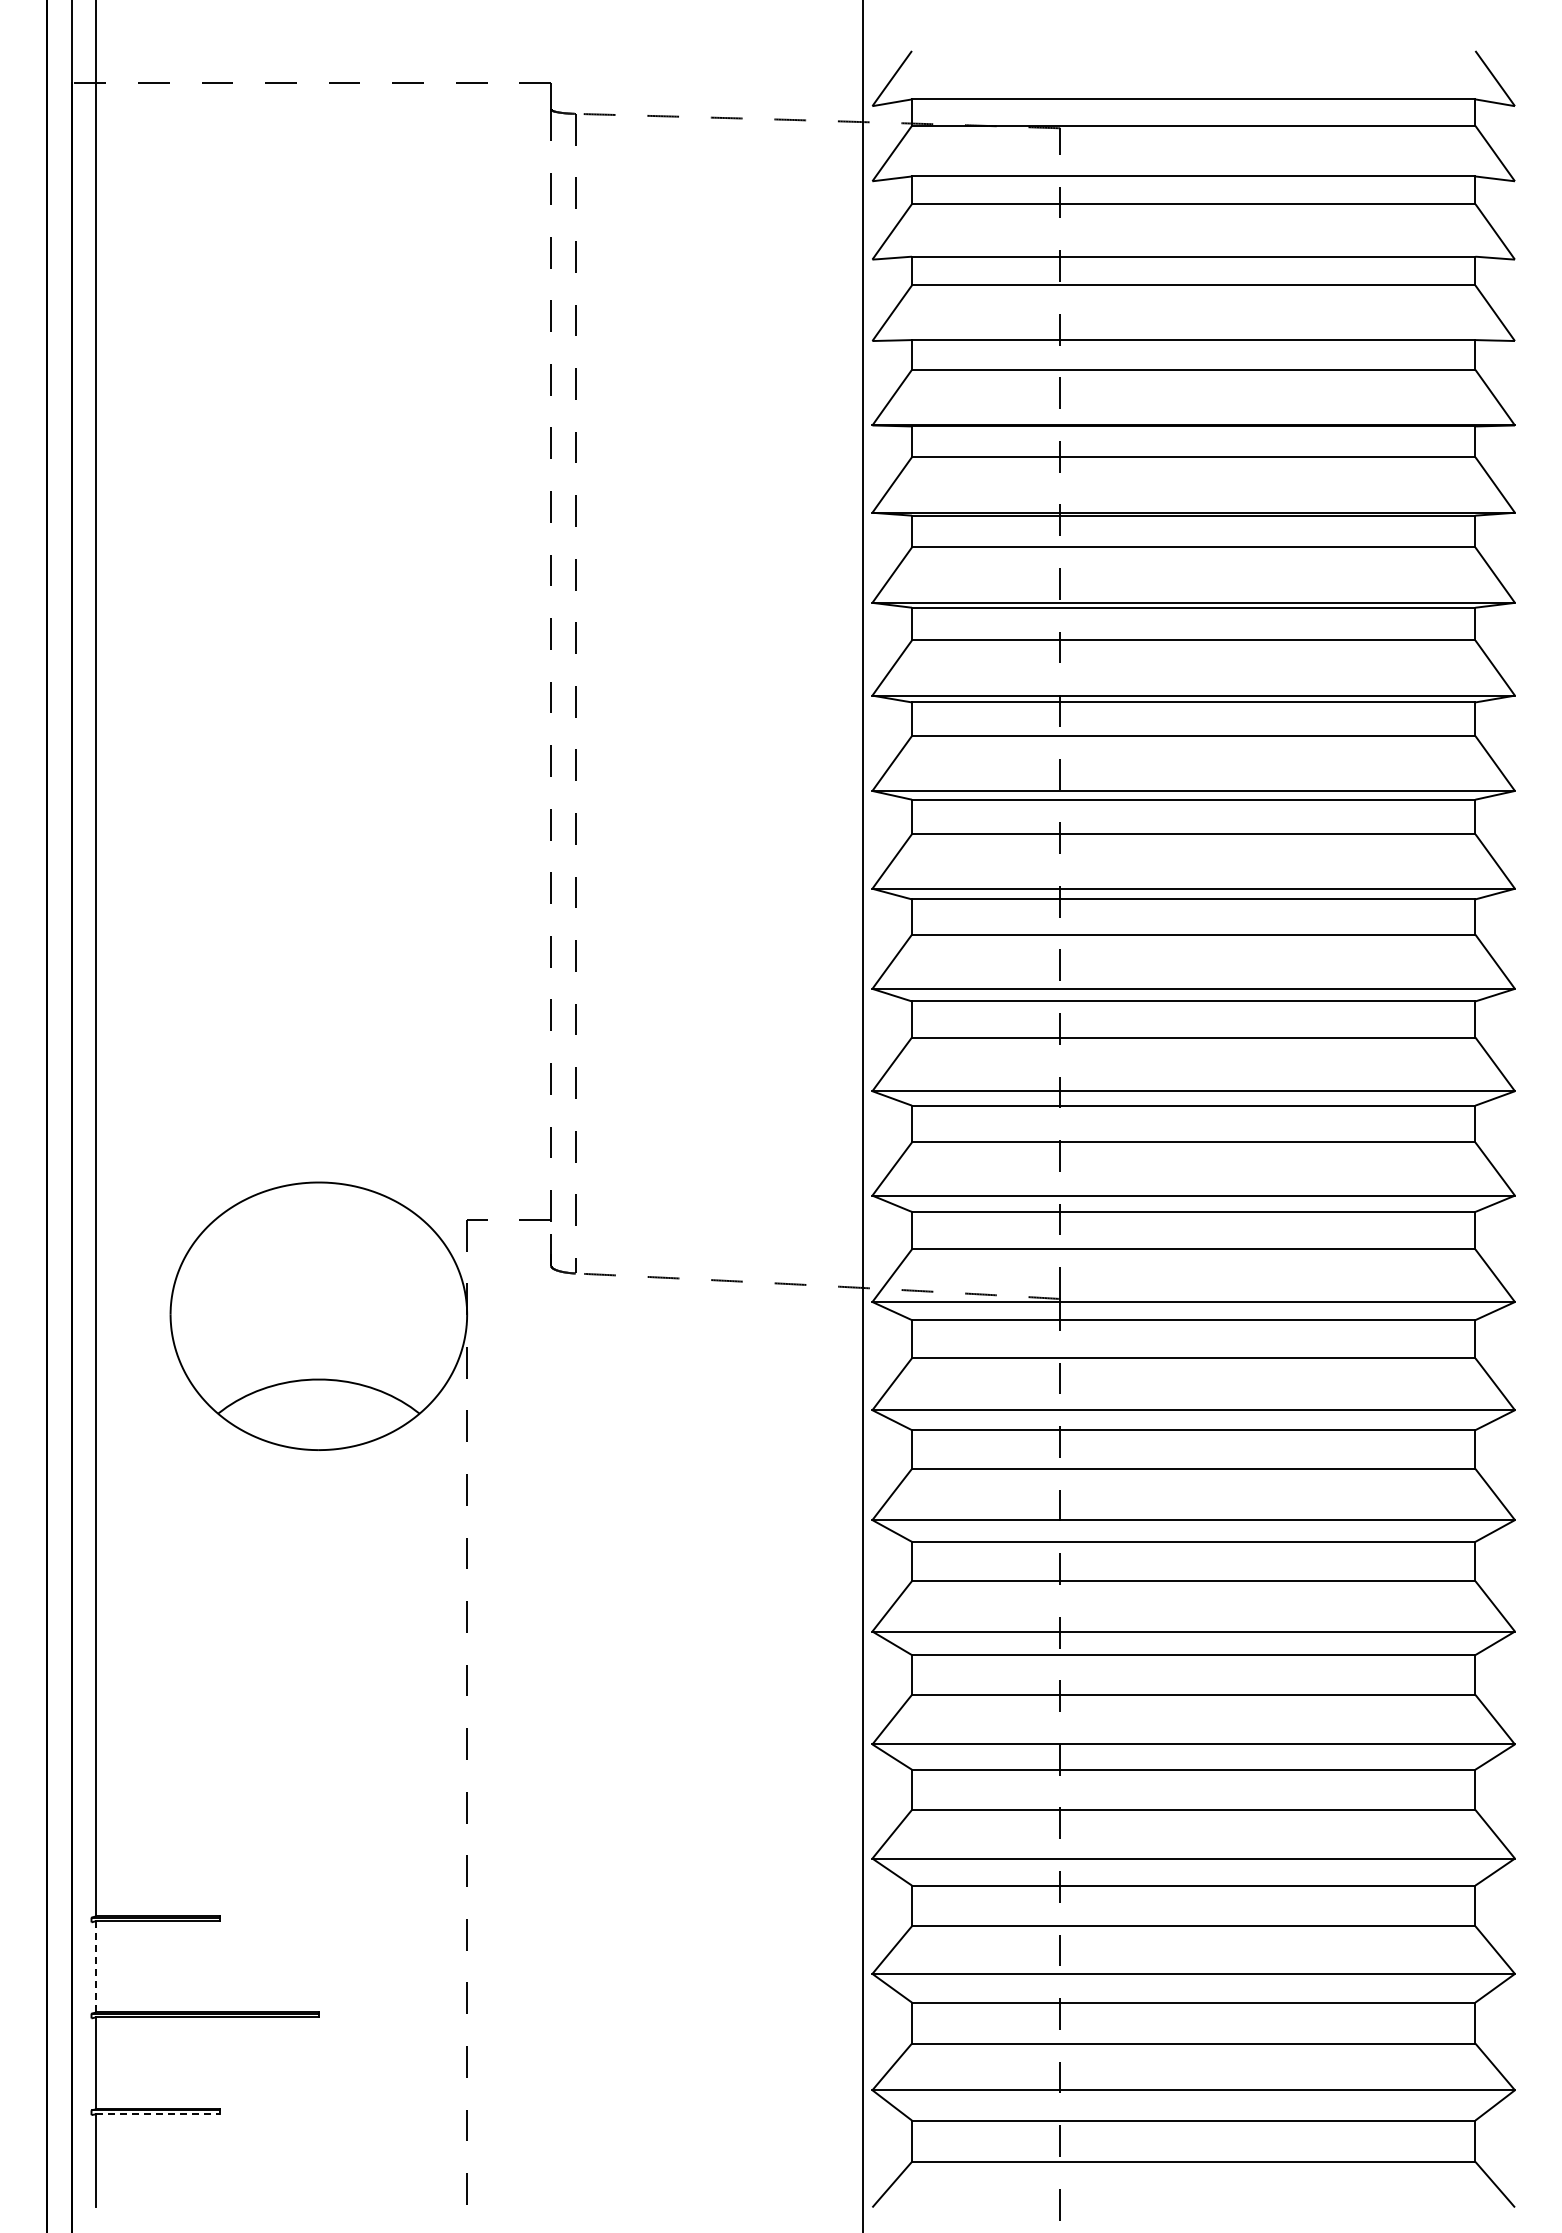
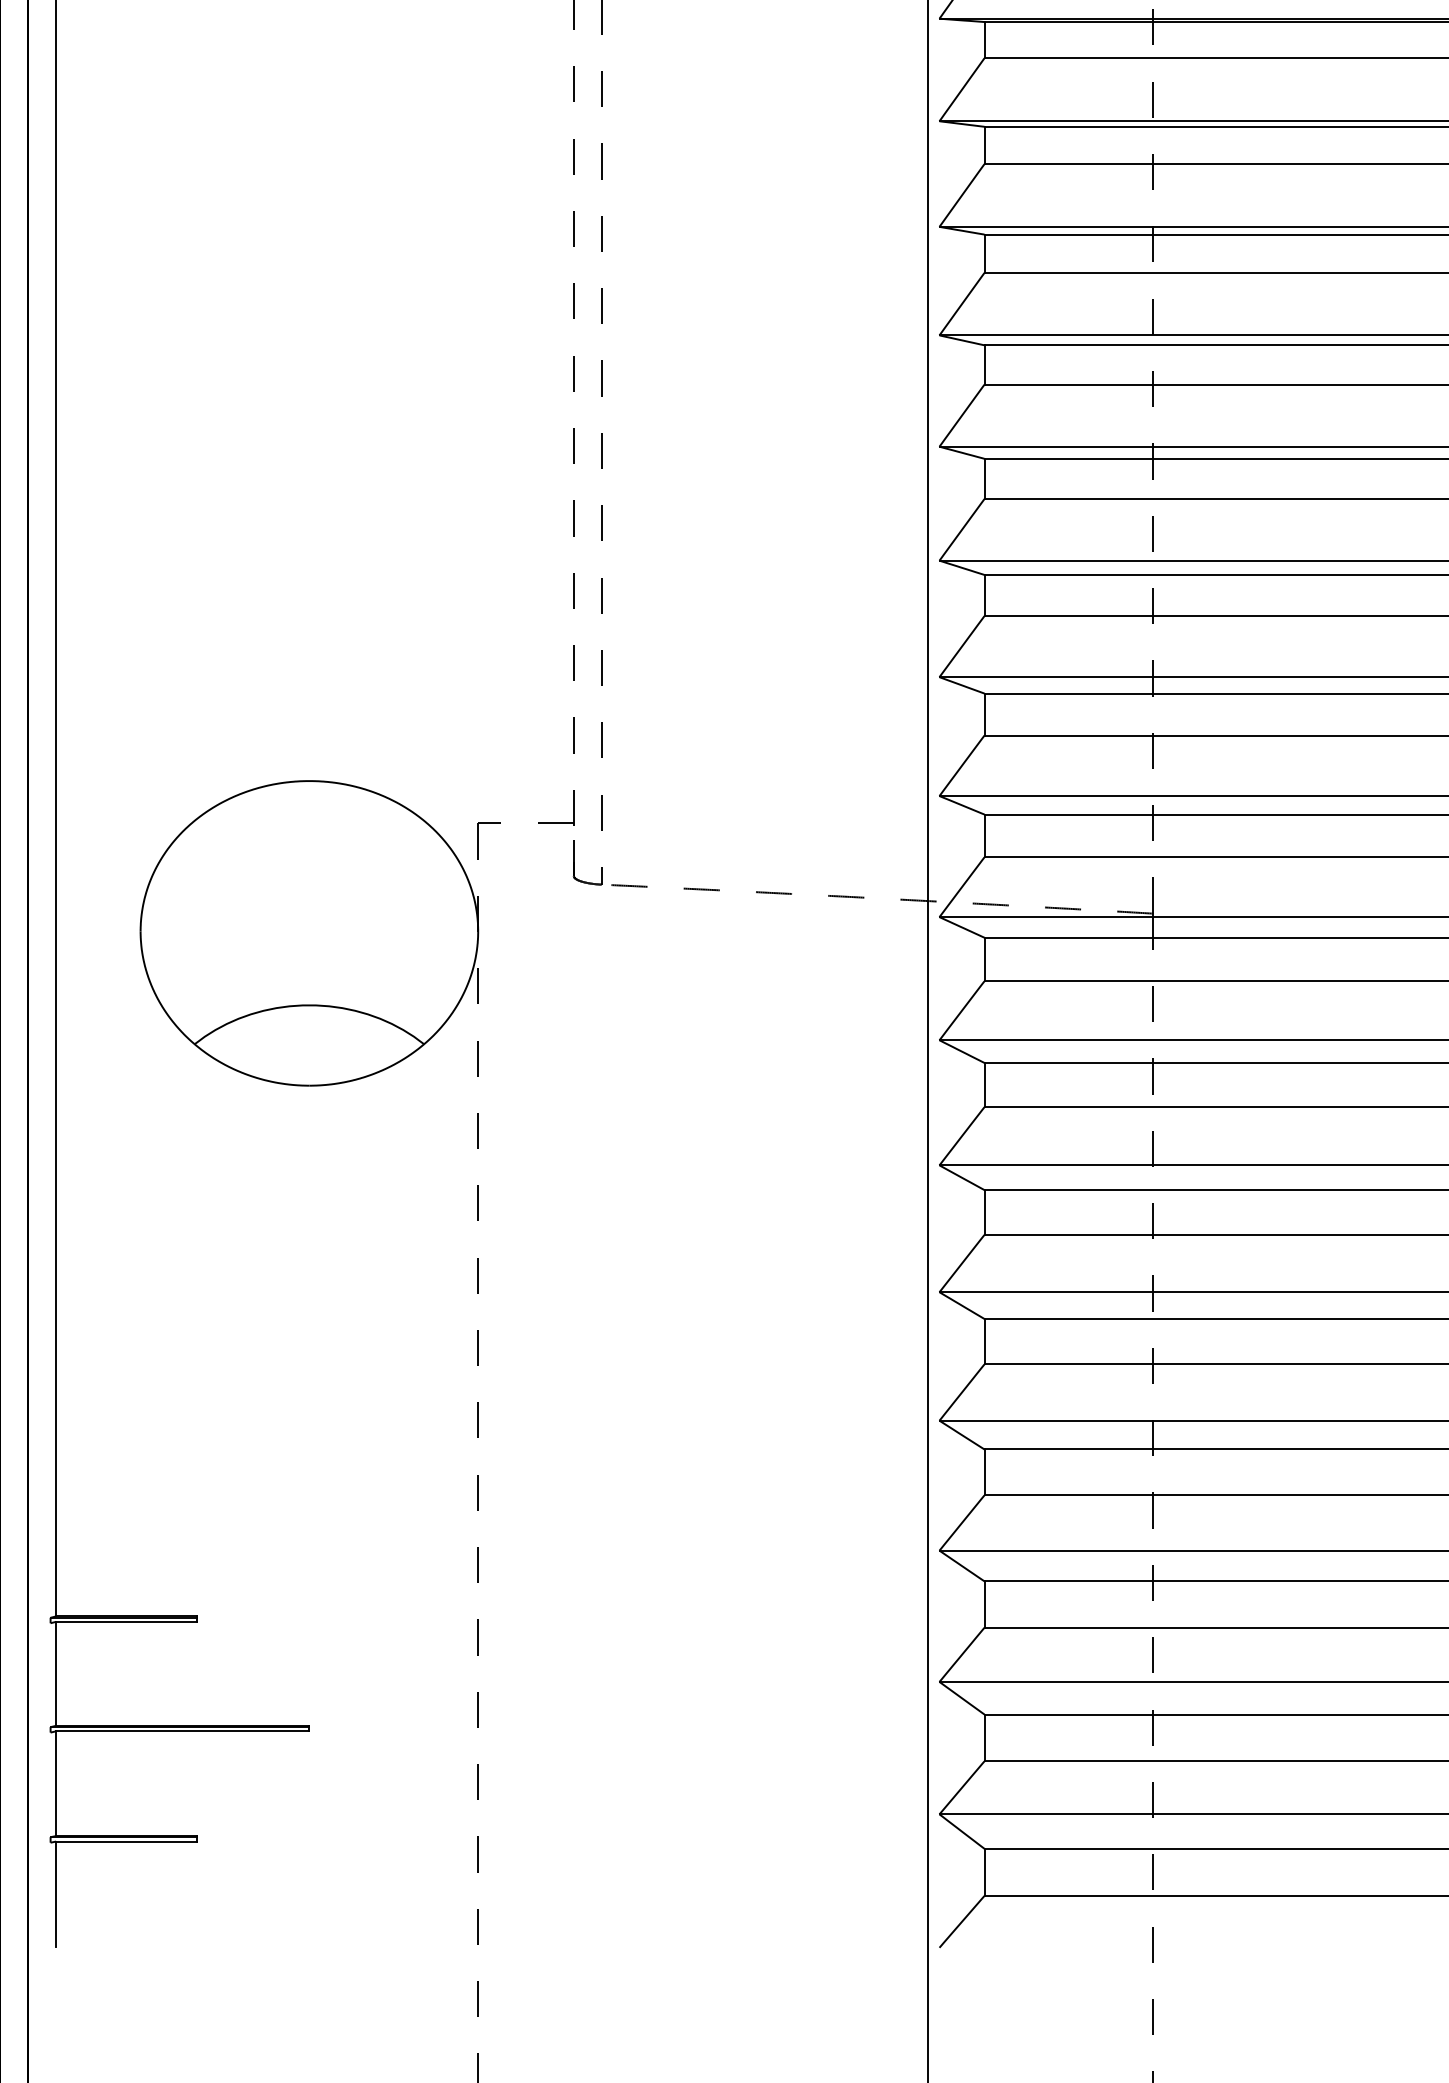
line: (96, 1966) -> (56, 1673), dashed -> solid
line: (158, 2114) -> (126, 1841), dashed -> solid

